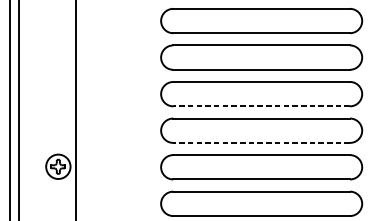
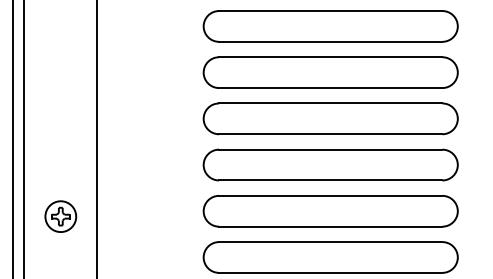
line: (261, 106) -> (330, 134), dashed -> solid
line: (261, 142) -> (330, 180), dashed -> solid
part: (58, 166) -> (60, 216), moved

